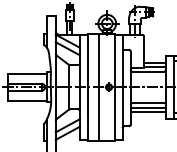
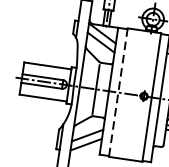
line: (87, 87) -> (118, 92), solid -> dashed
line: (98, 87) -> (131, 94), removed

